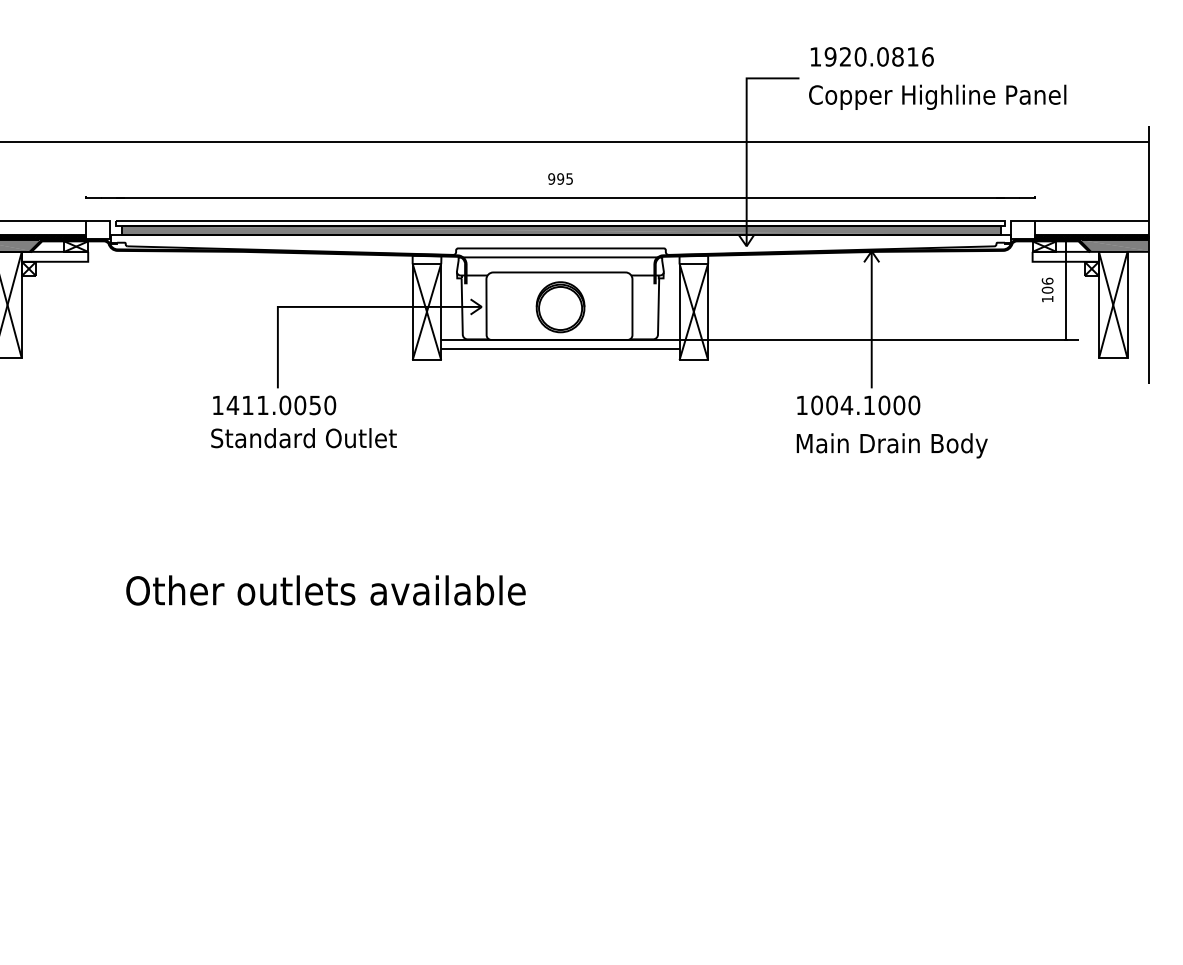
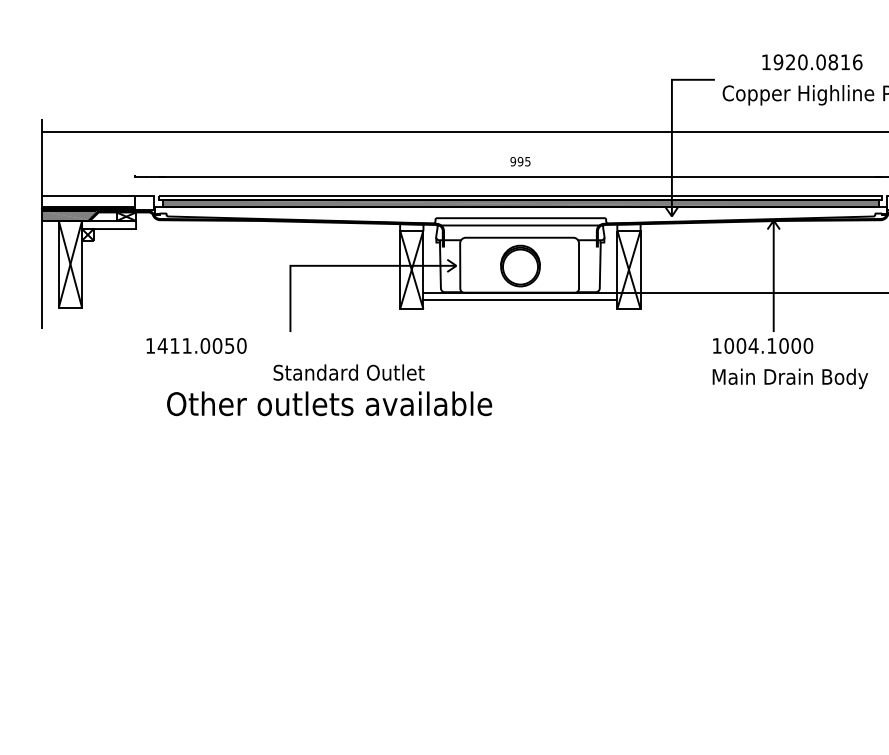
text: (871, 56) -> (811, 61), moved
text: (274, 405) -> (196, 346), moved
text: (303, 438) -> (348, 372), moved
text: (325, 590) -> (329, 403), moved

